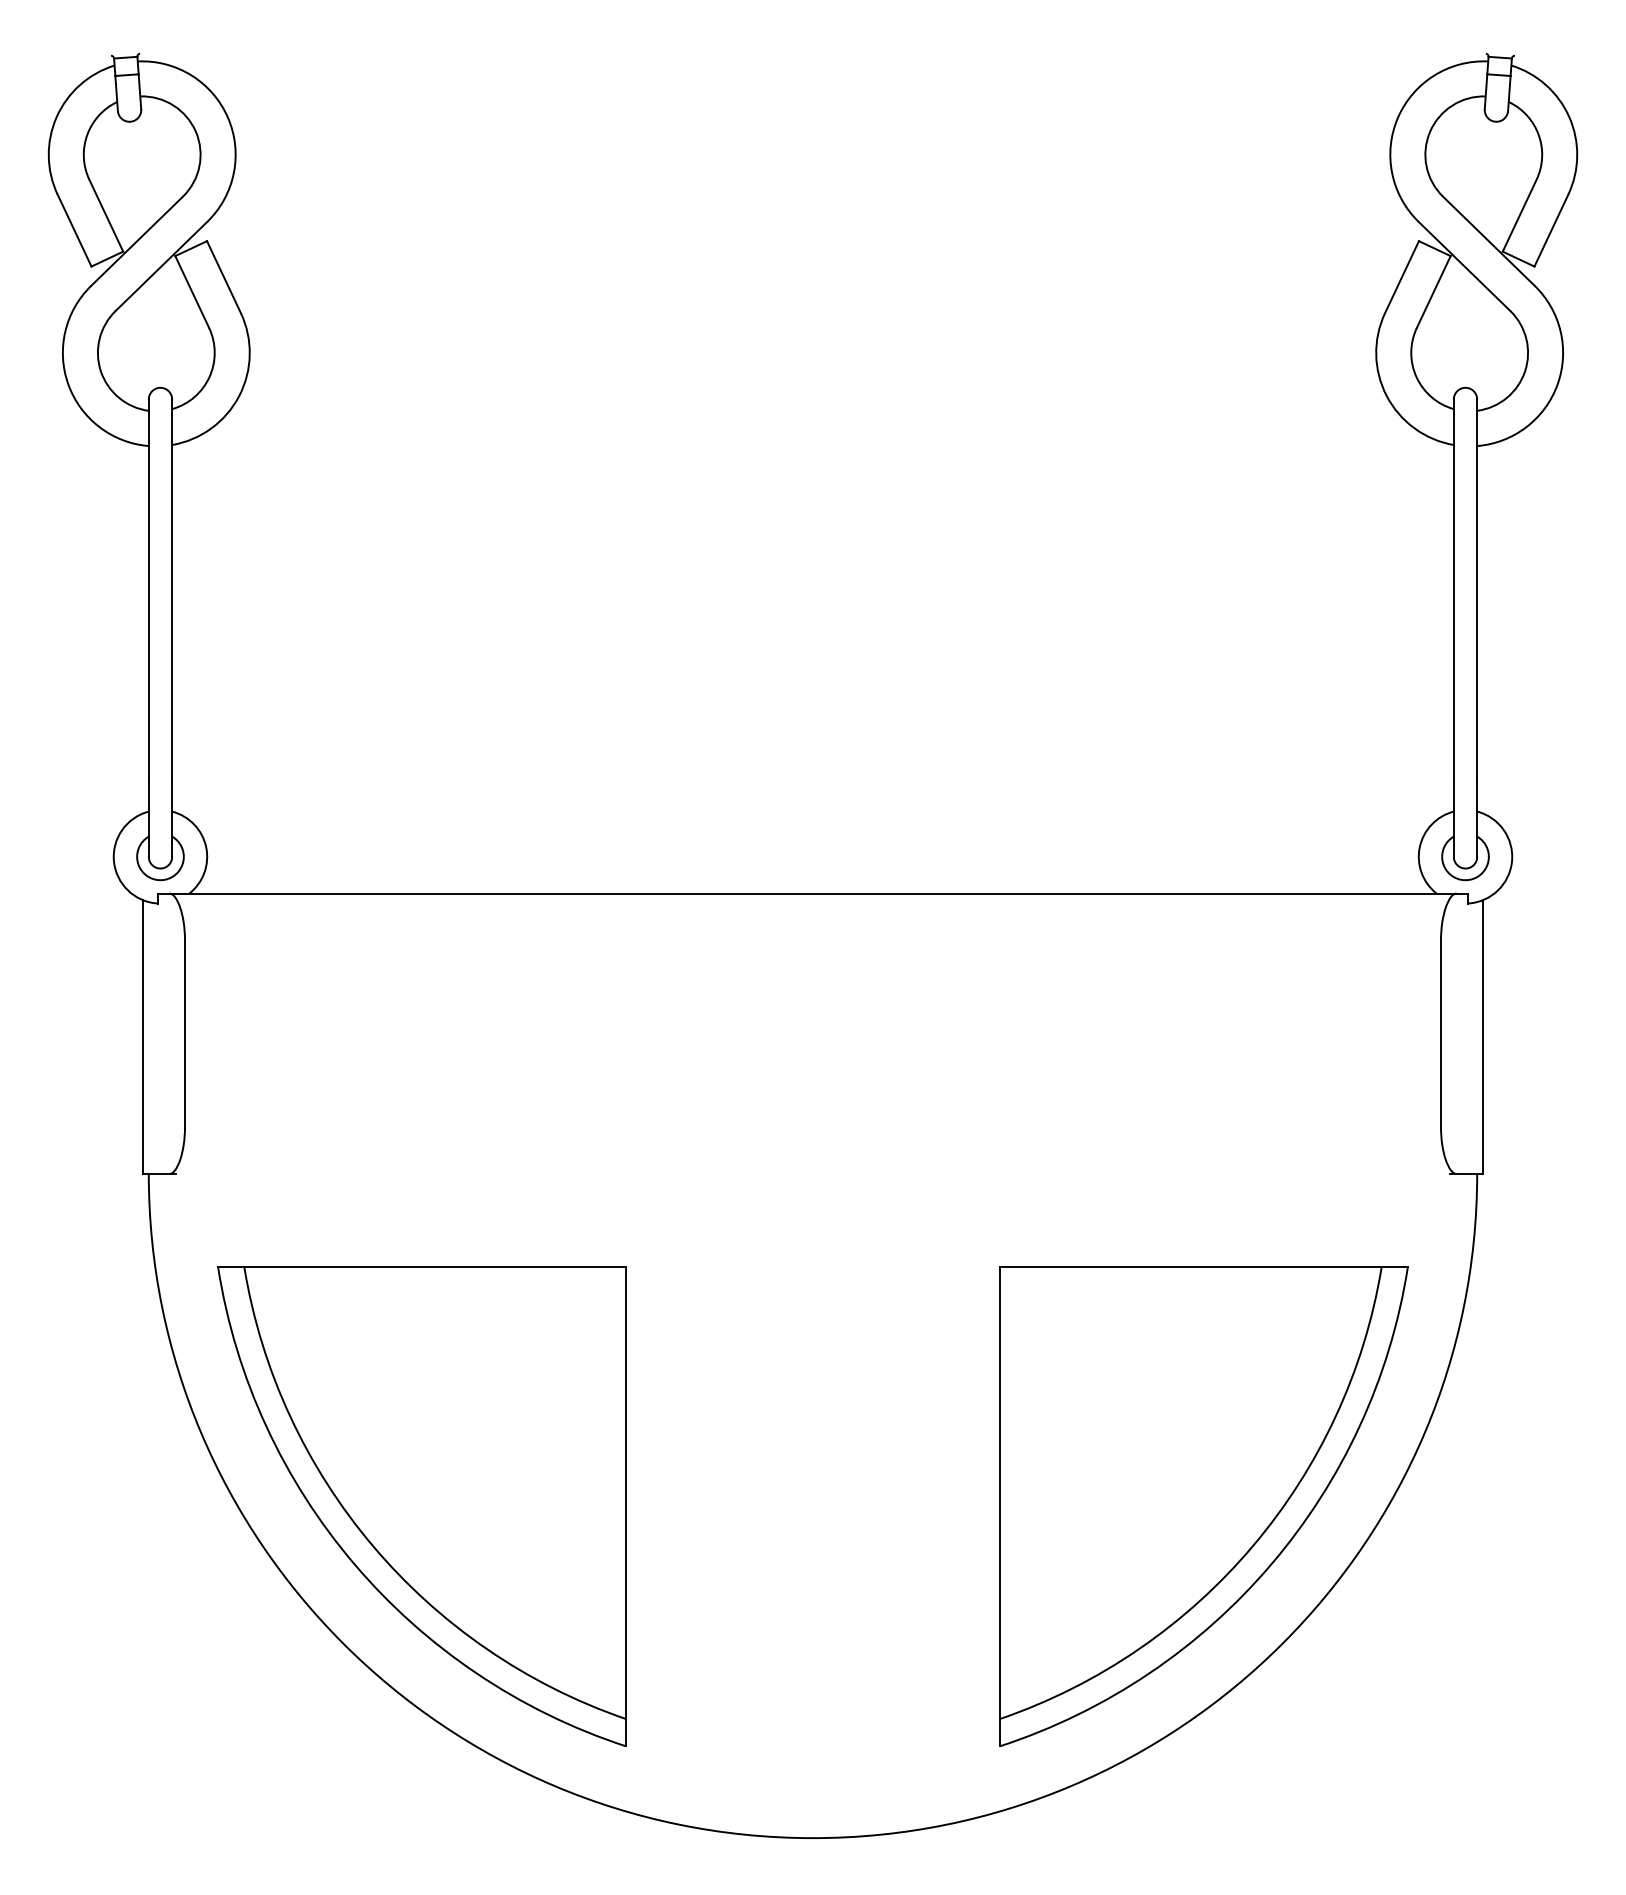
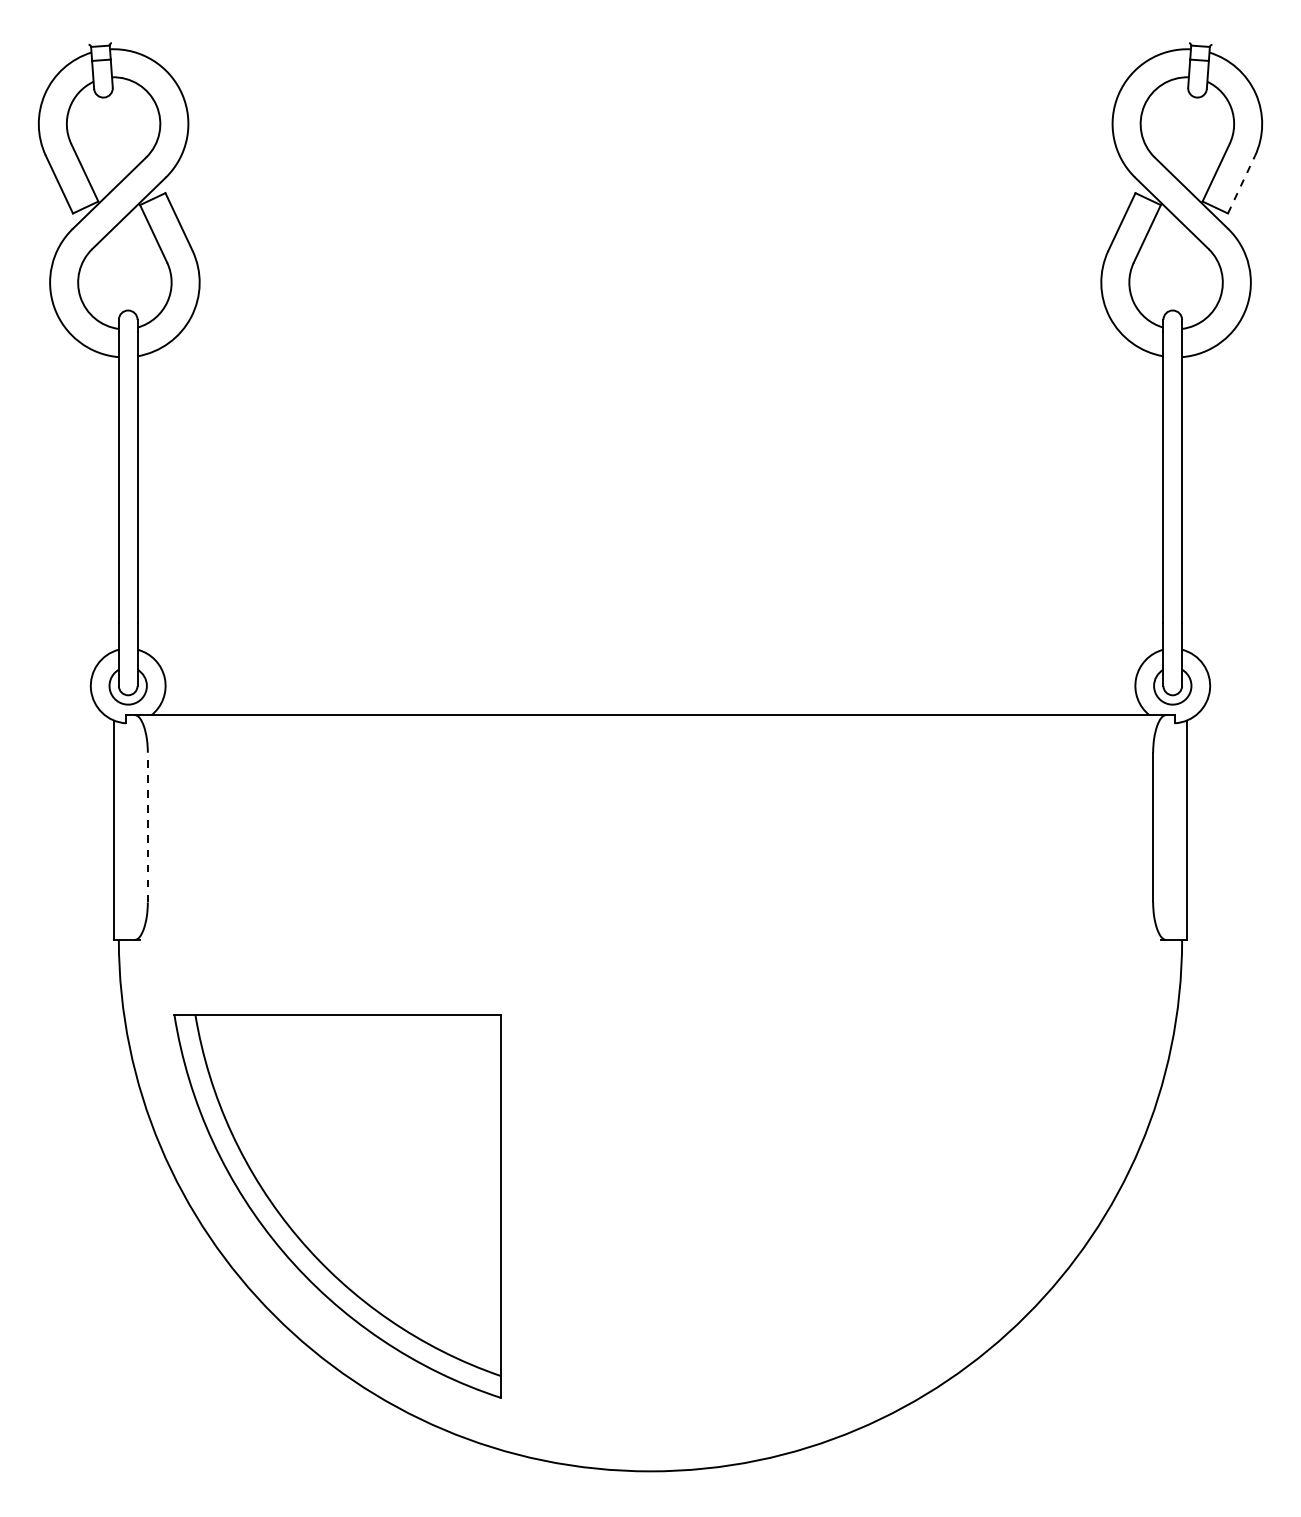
line: (1551, 230) -> (1241, 184), solid -> dashed
line: (185, 1033) -> (148, 827), solid -> dashed
part: (1203, 1506) -> (963, 1205), removed

